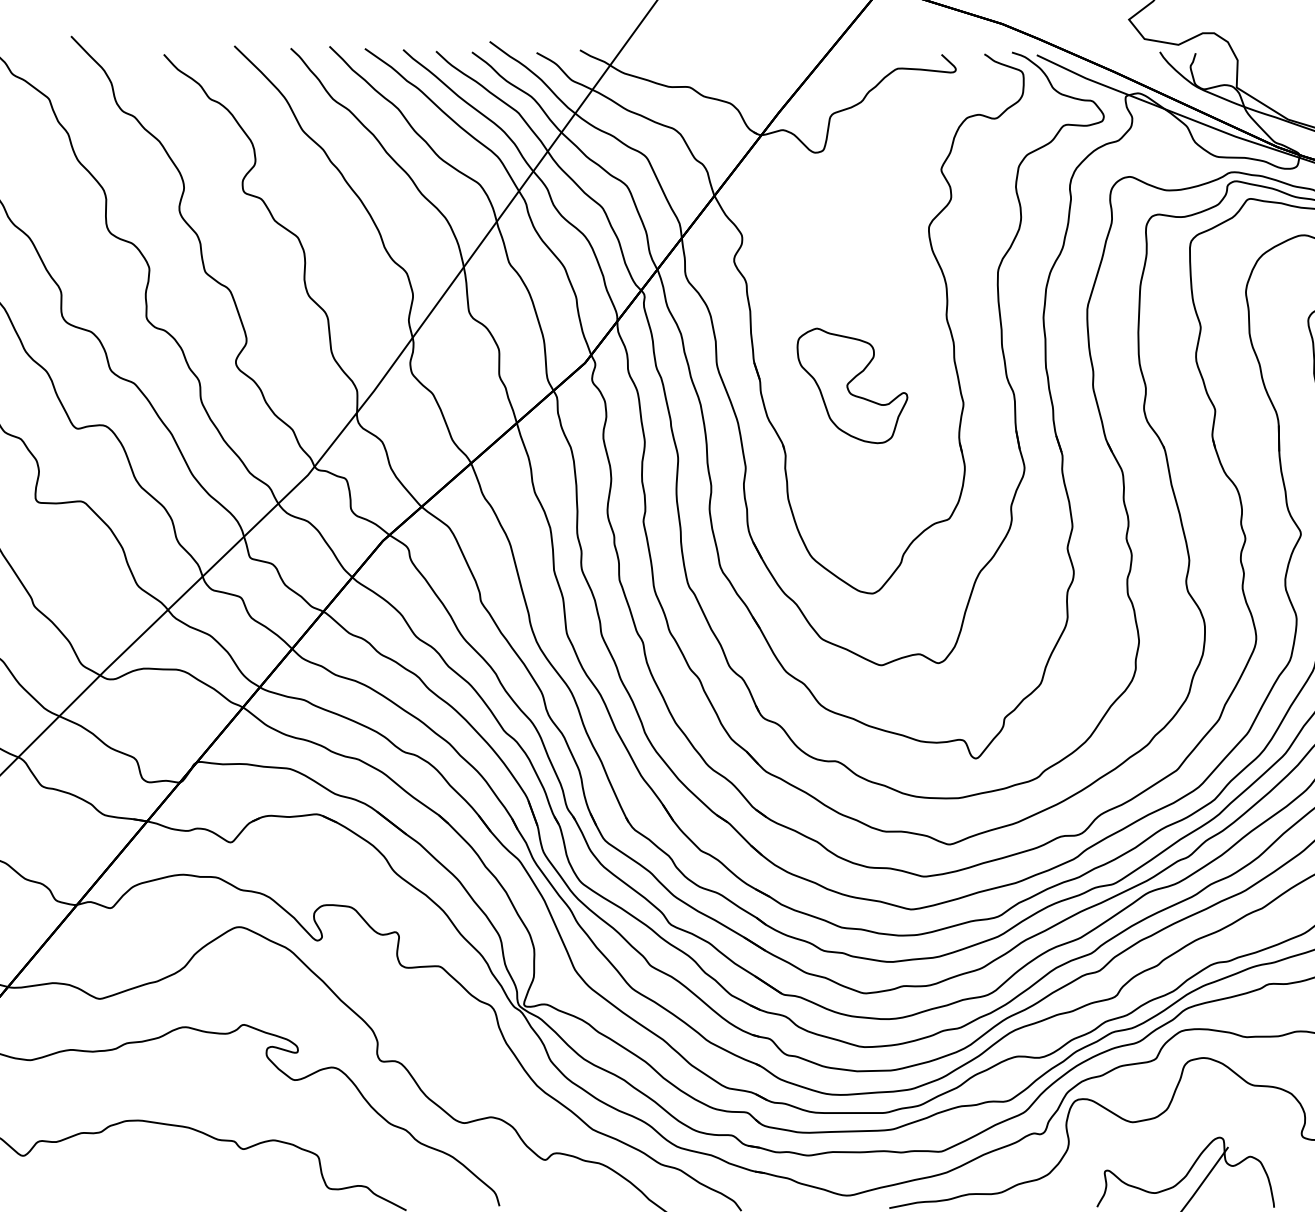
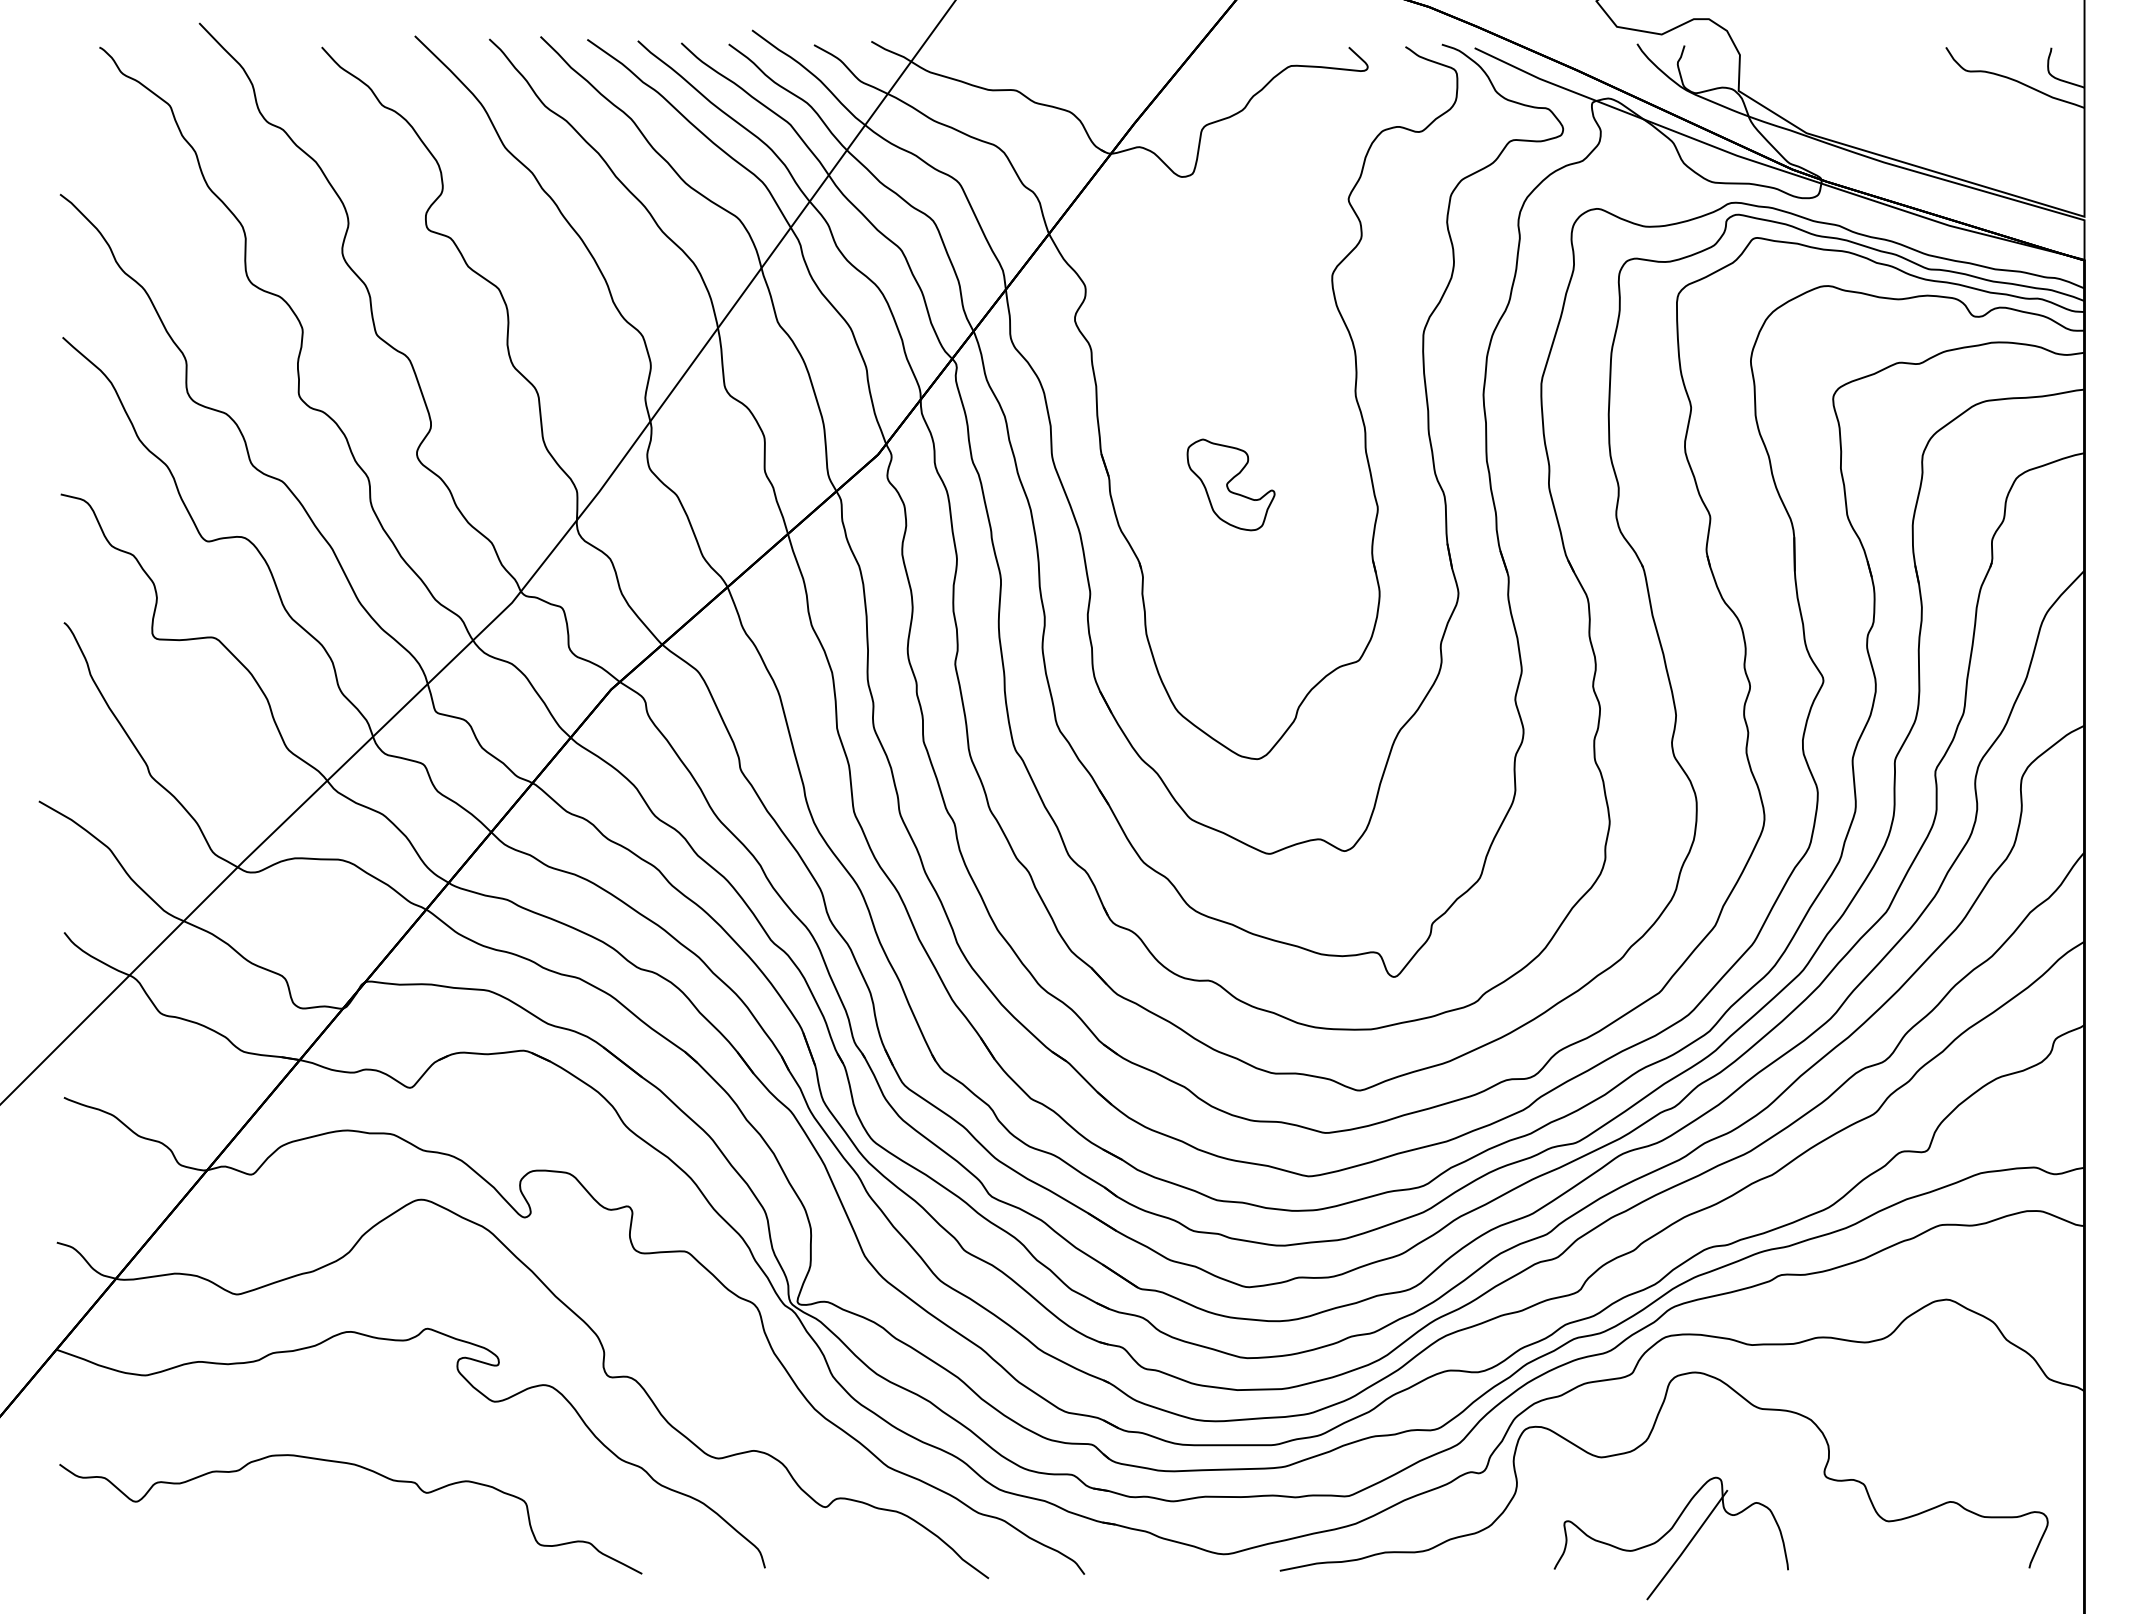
part: (851, 385) -> (1230, 484), size x0.6

